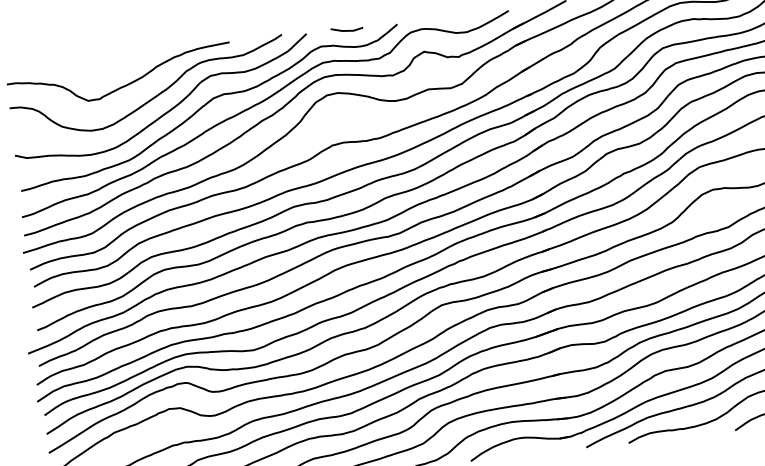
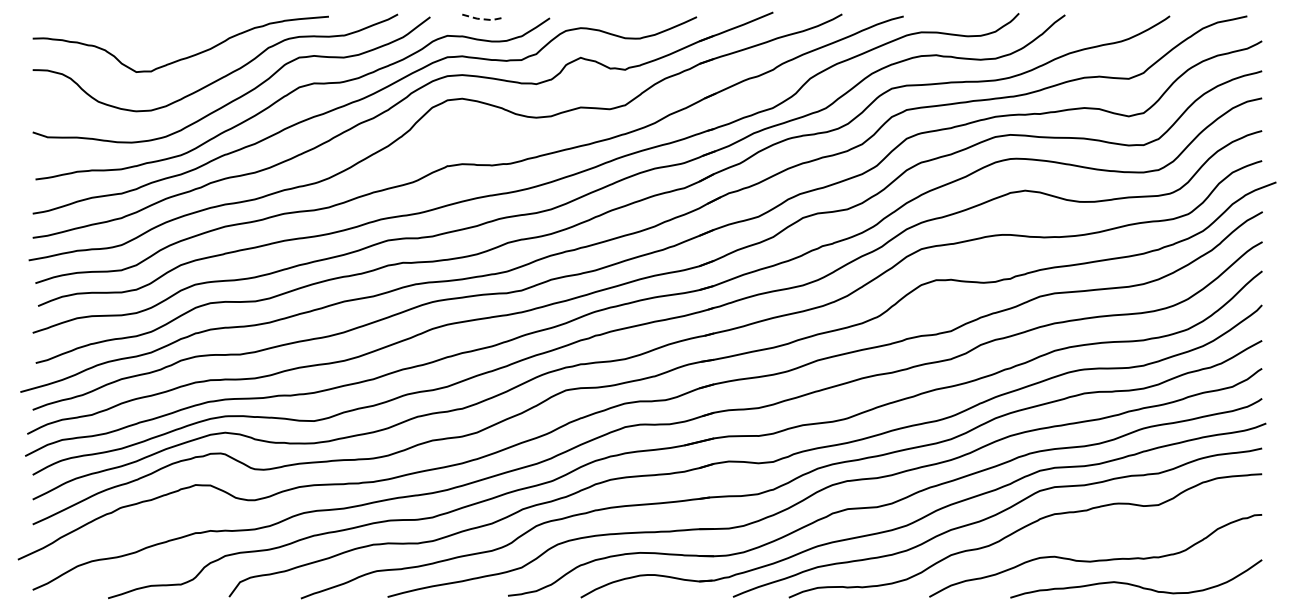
line: (347, 30) -> (484, 19), solid -> dashed

